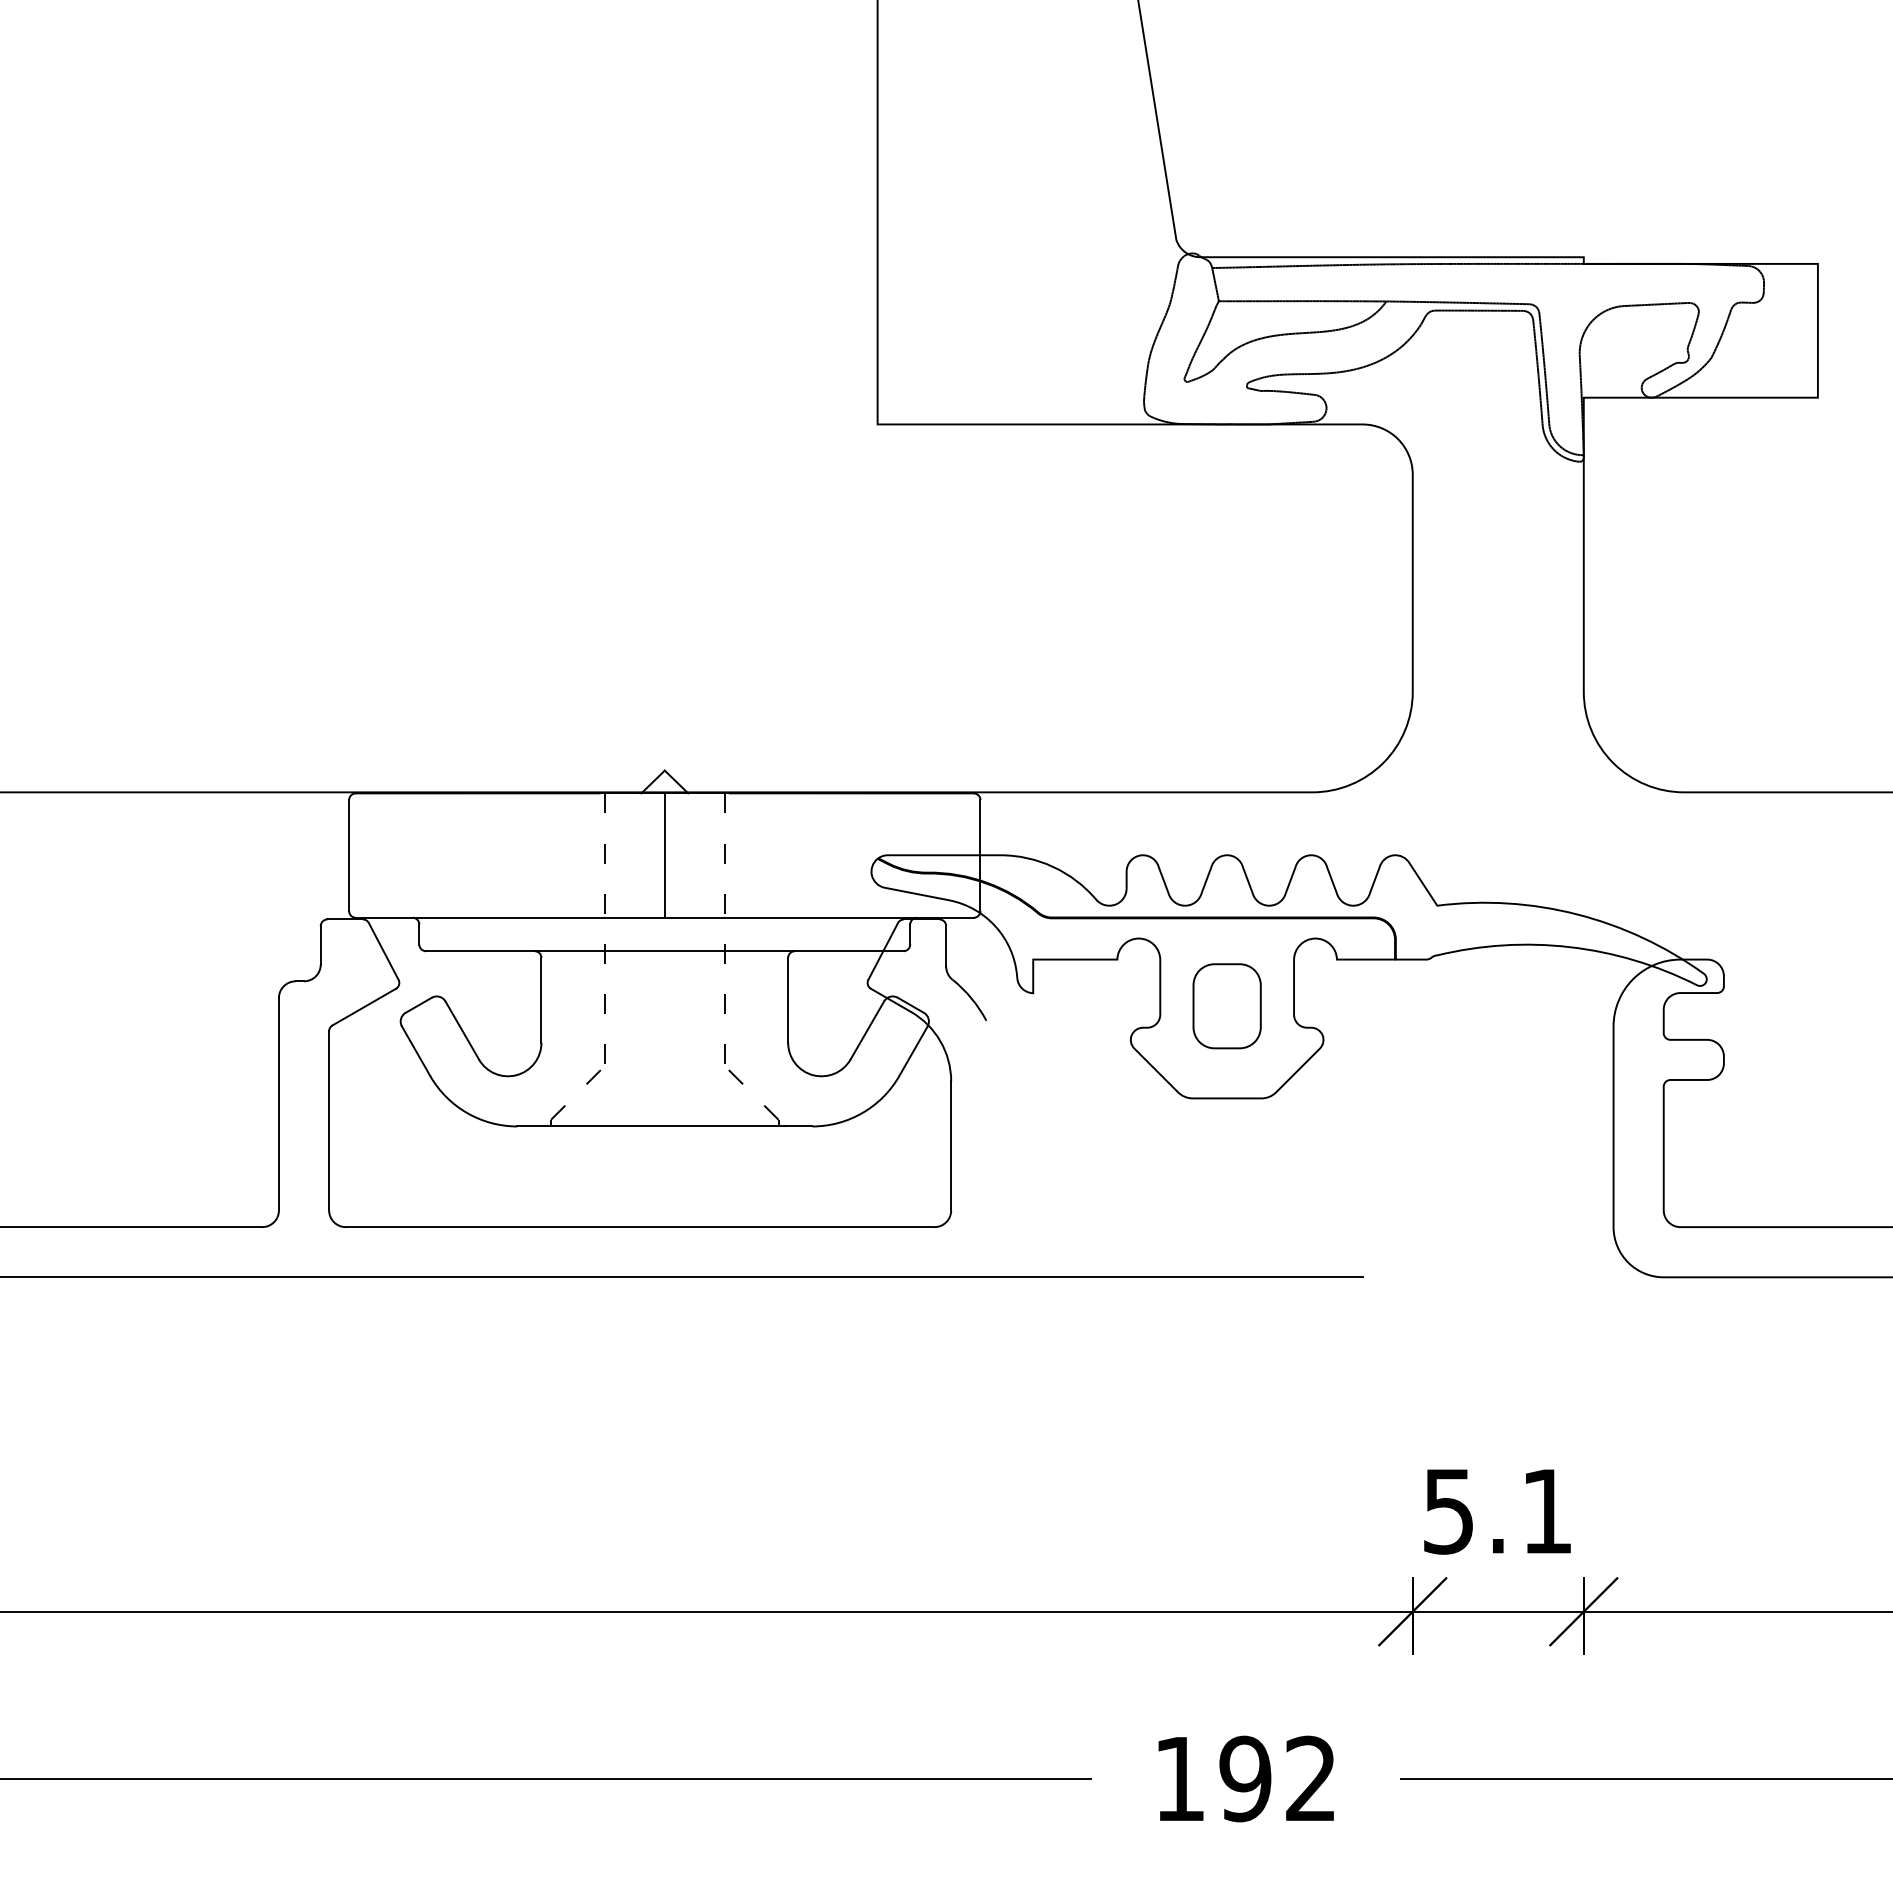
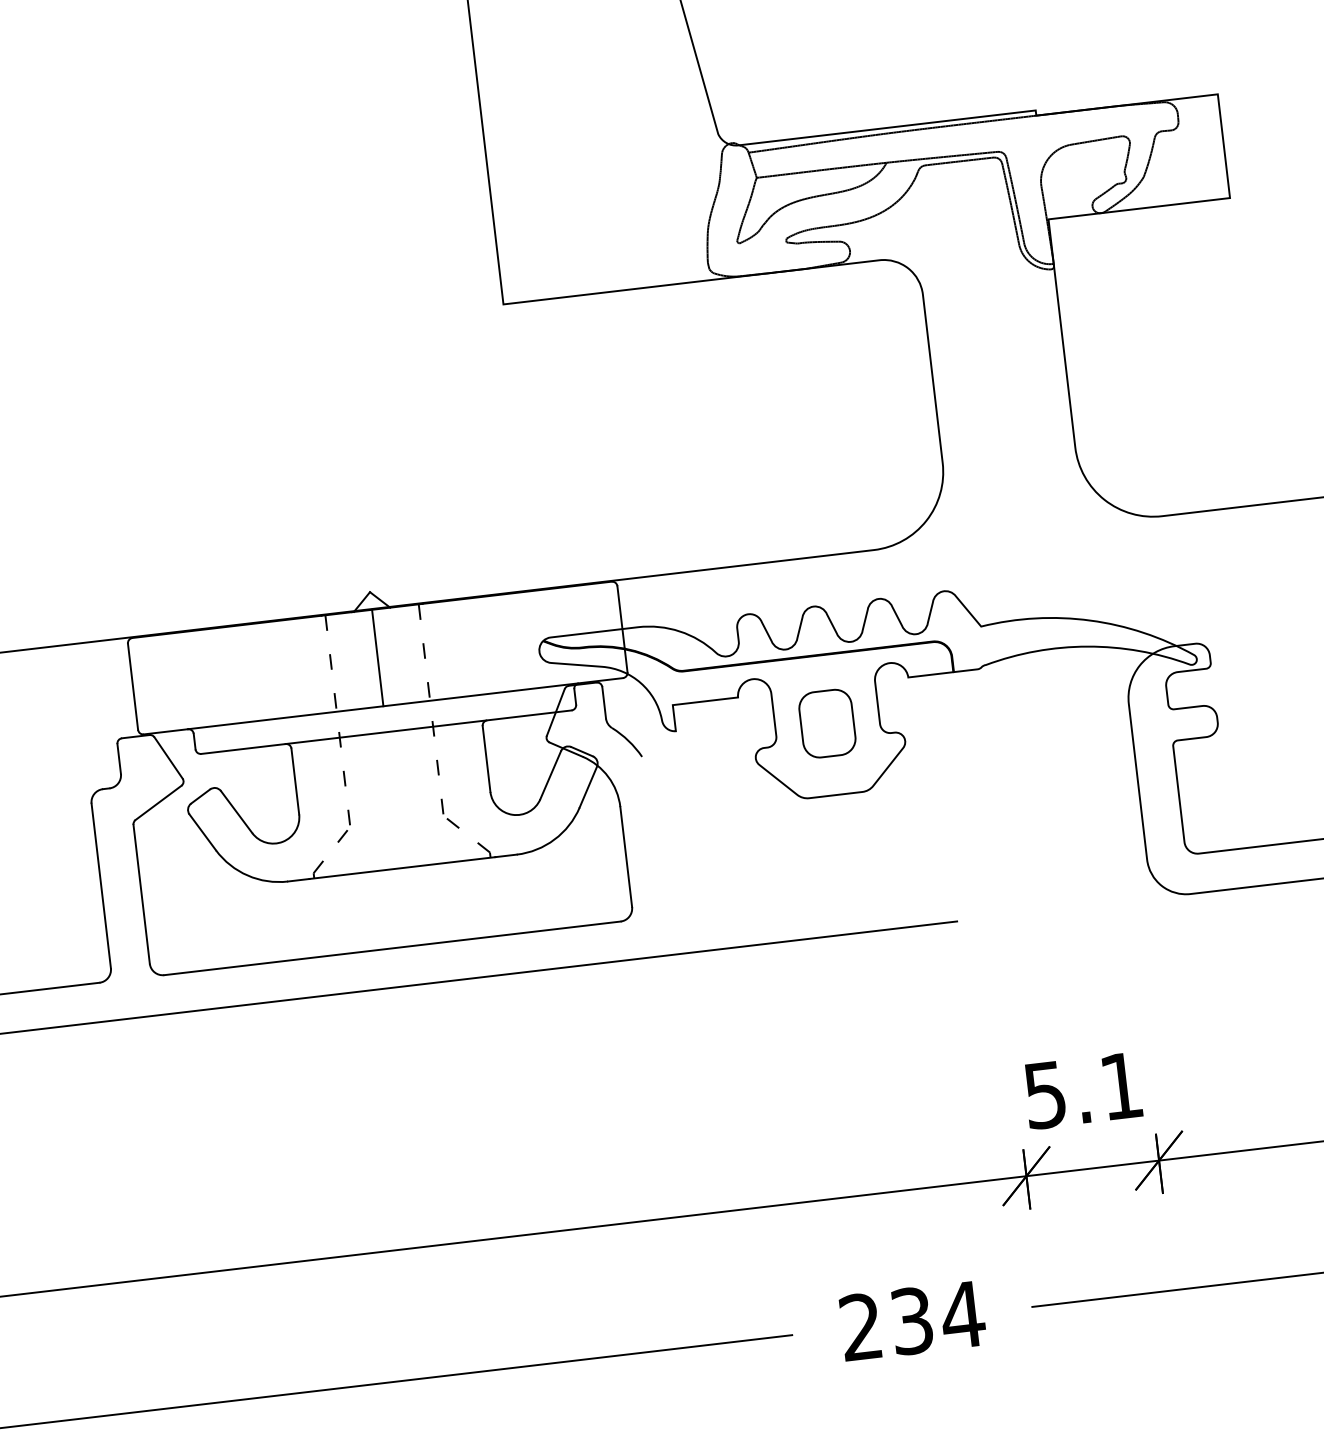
text: (1246, 1778) -> (912, 1320), 192 -> 234

